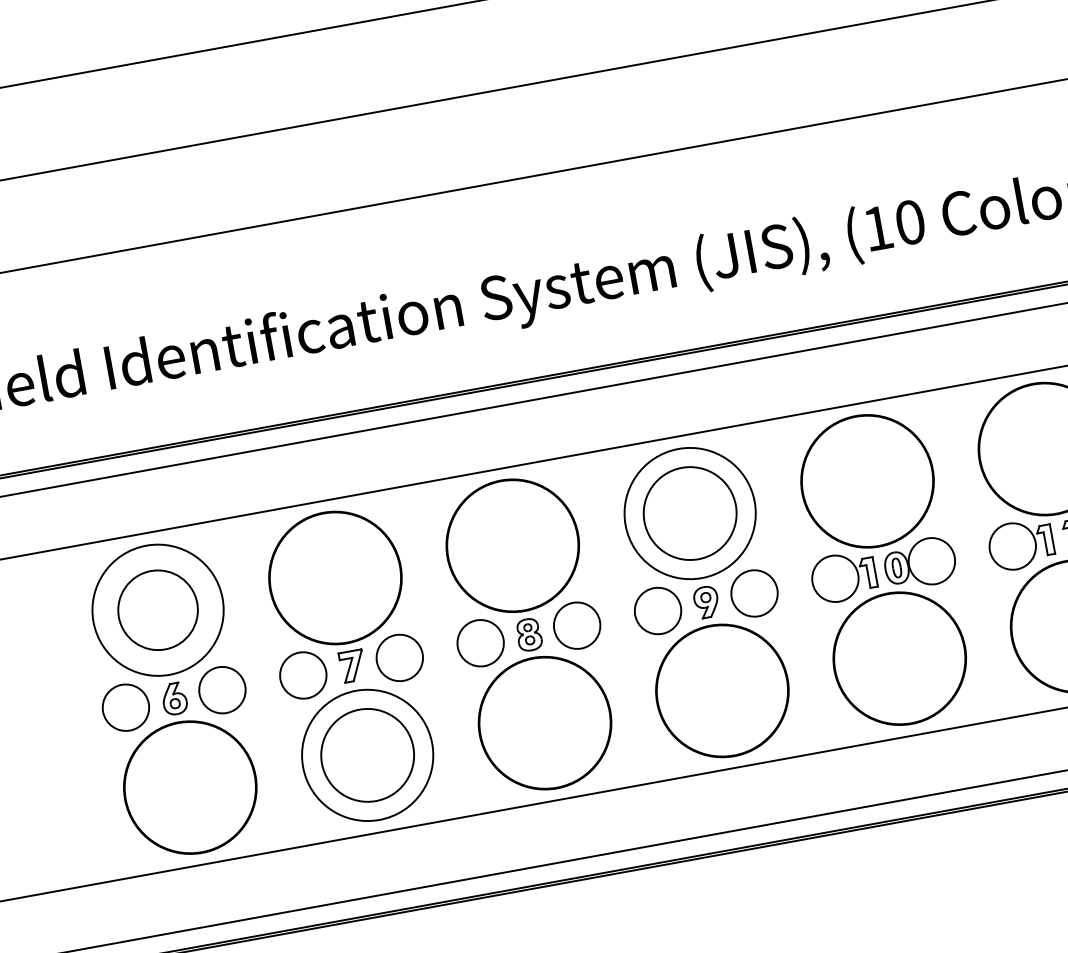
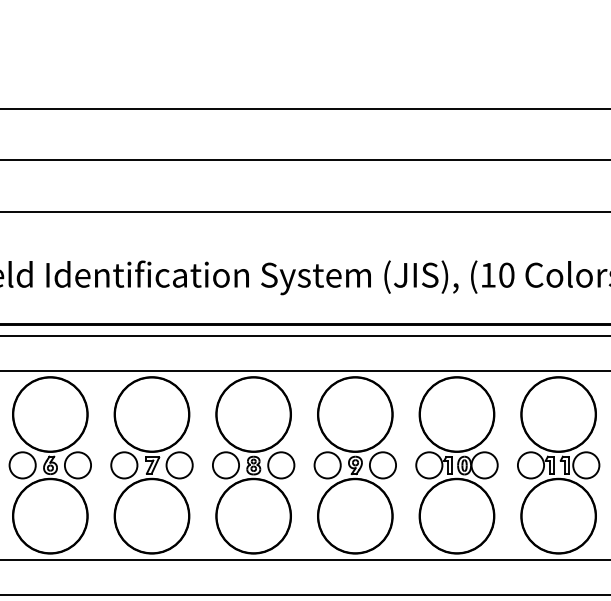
circle: (688, 513) -> (354, 414), size x1.43
circle: (156, 610) -> (49, 414), size x1.67
circle: (366, 754) -> (151, 515), size x1.43

